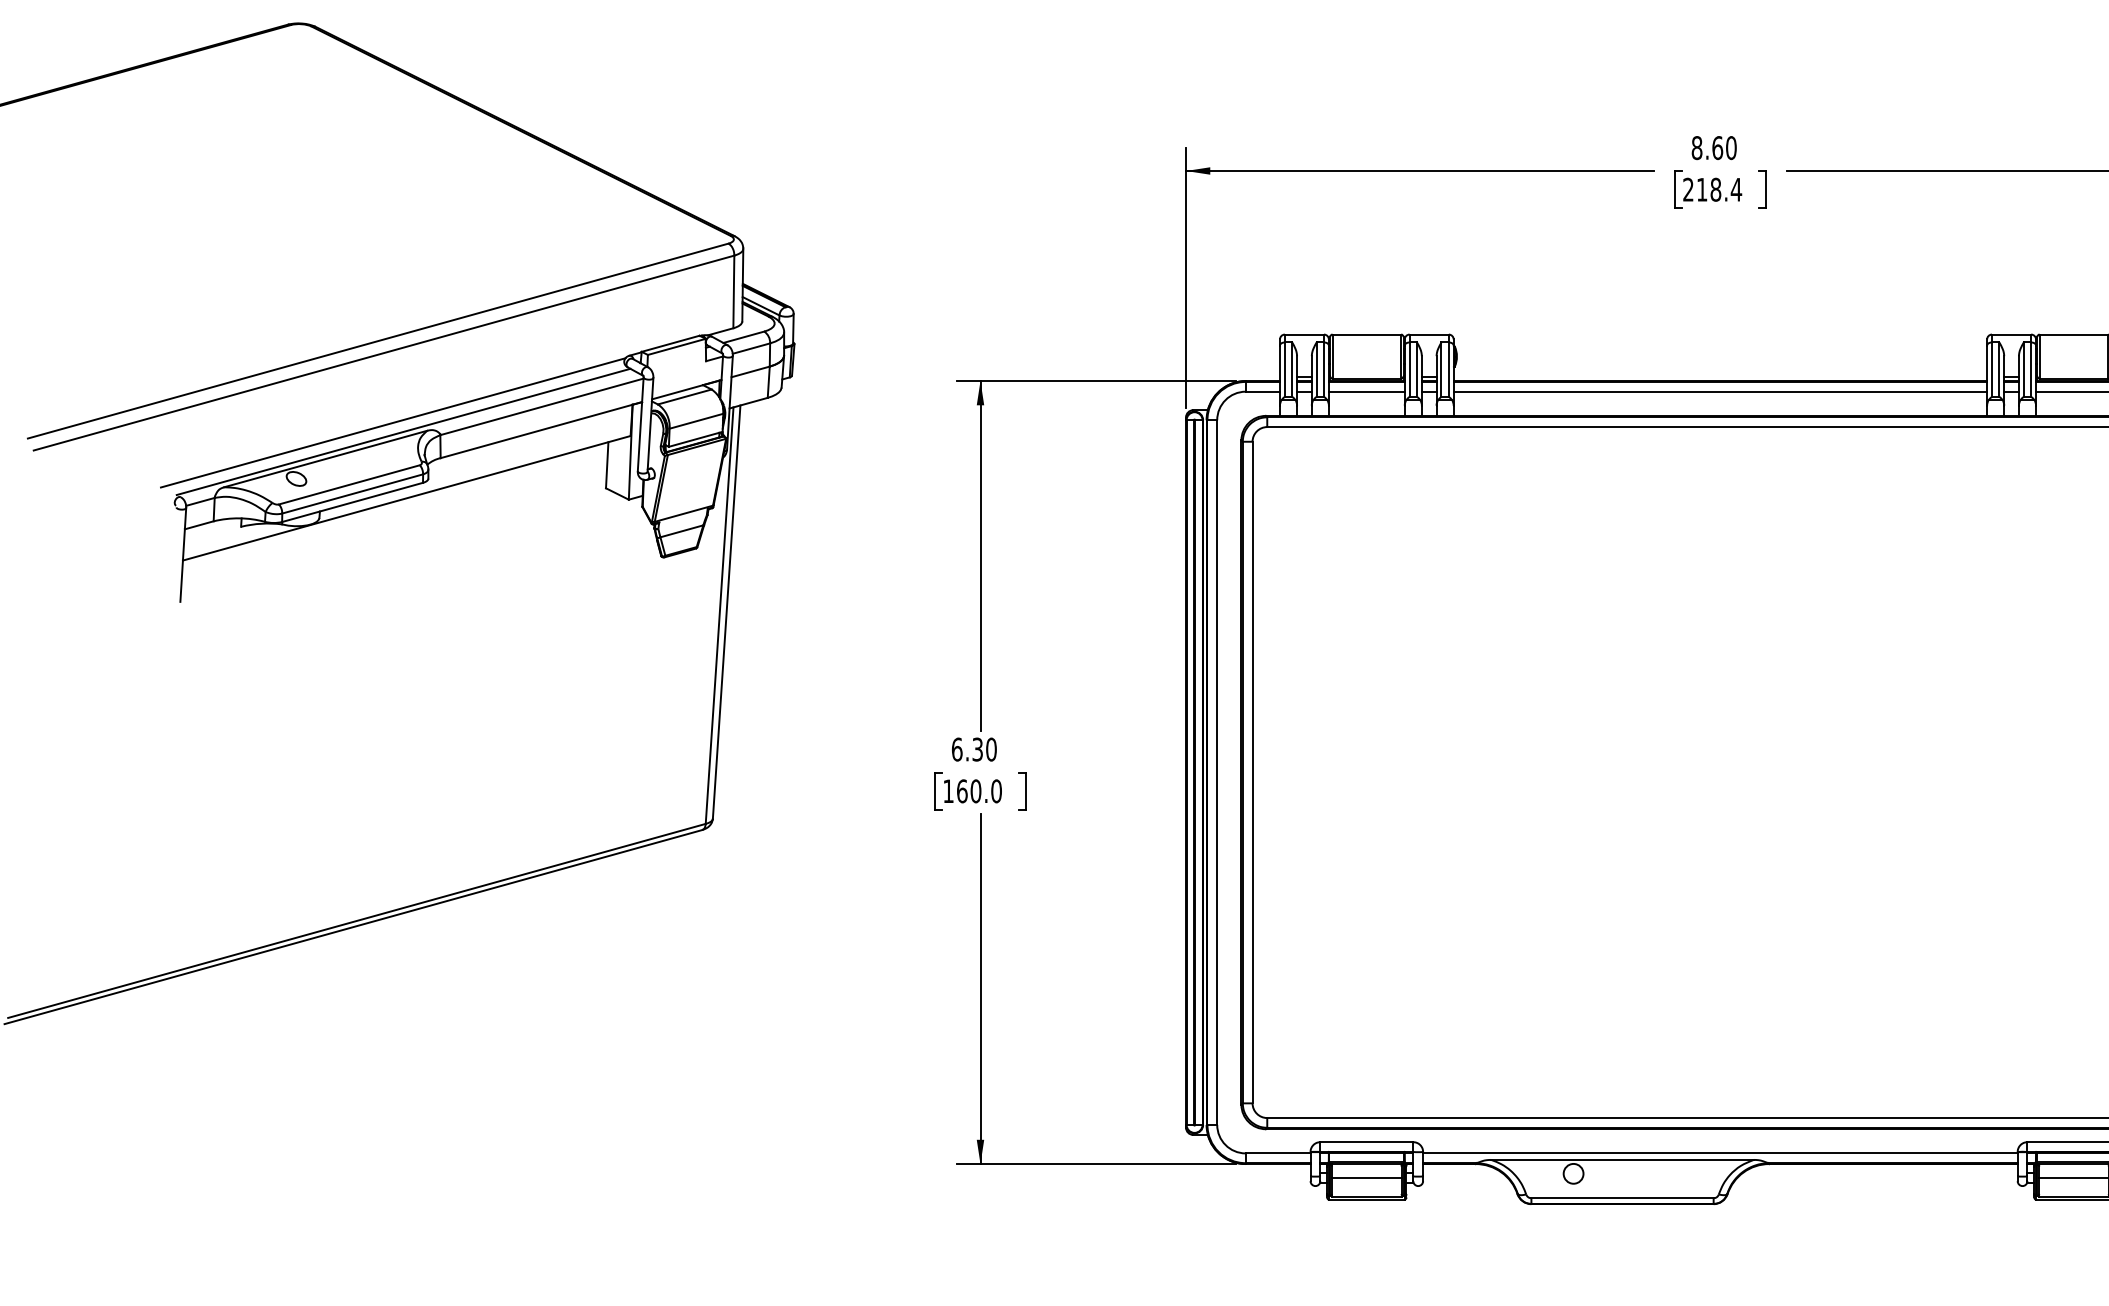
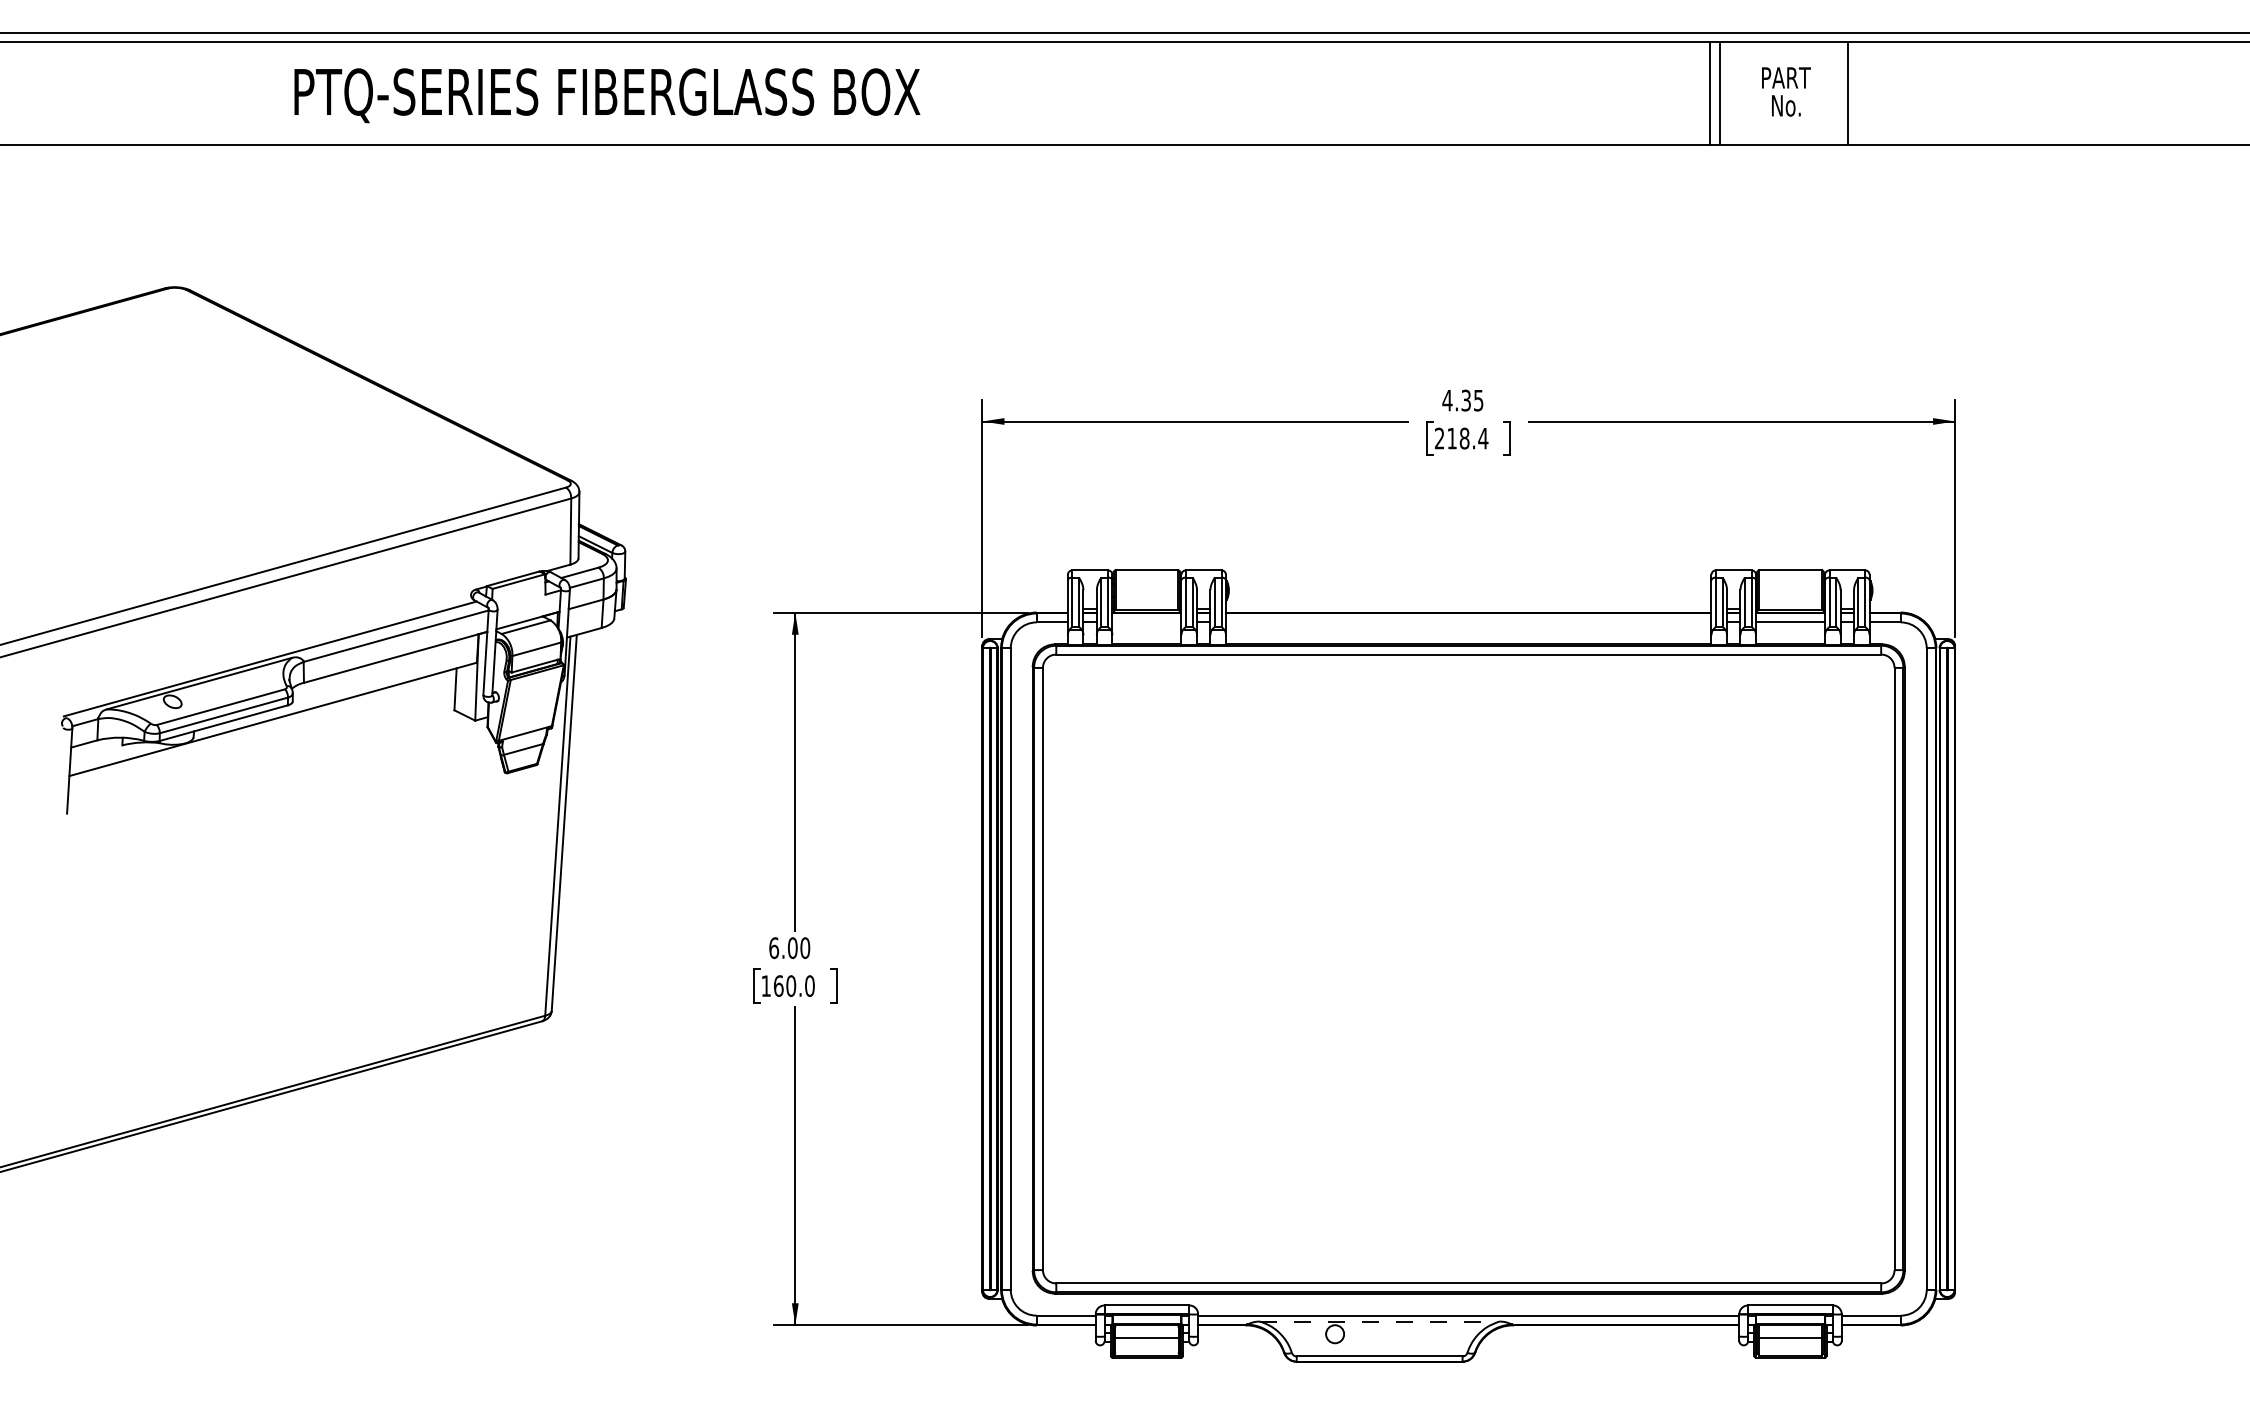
text: (1713, 147) -> (1462, 400), 8.60 -> 4.35
line: (1366, 391) -> (1146, 622), removed
line: (1720, 391) -> (1468, 622), removed
line: (392, 422) -> (260, 650), removed
text: (977, 750) -> (792, 948), 6.30 -> 6.00
line: (1622, 1159) -> (1379, 1321), solid -> dashed

